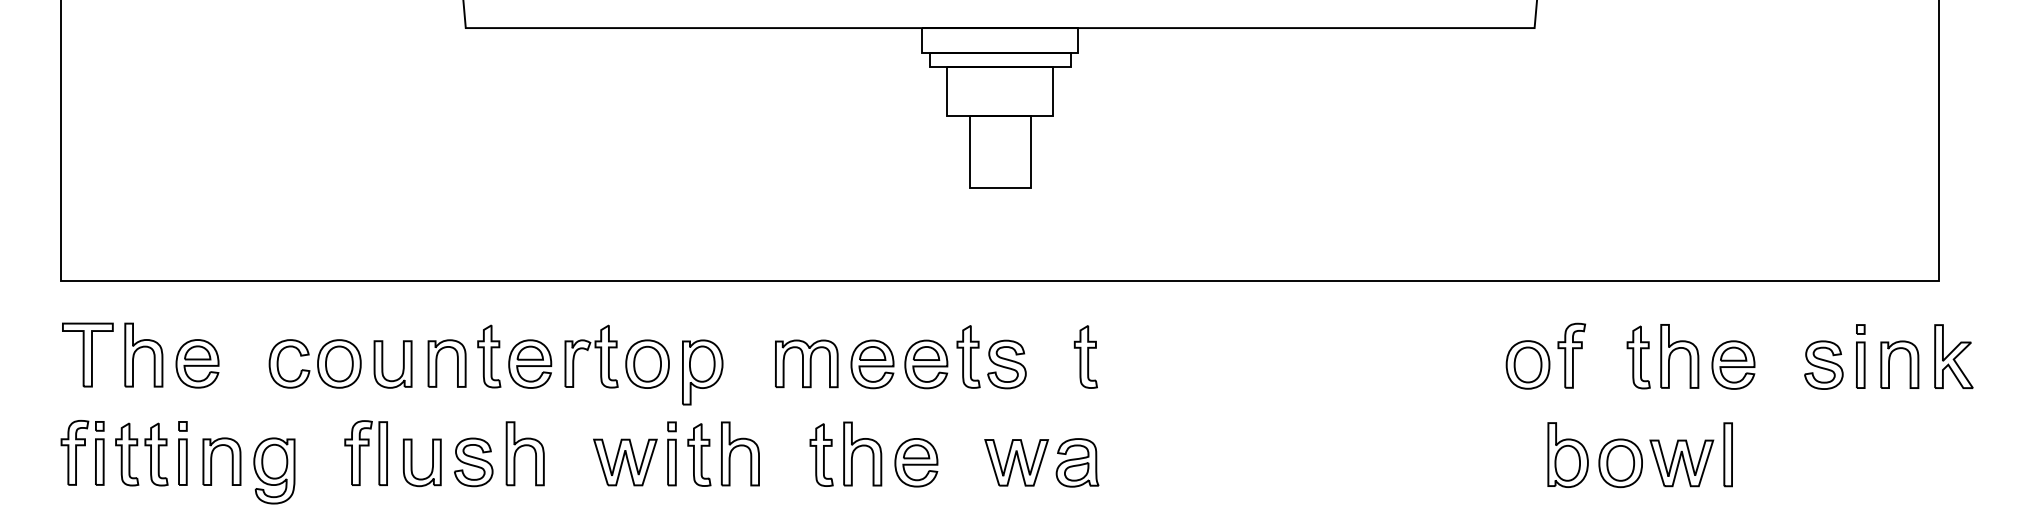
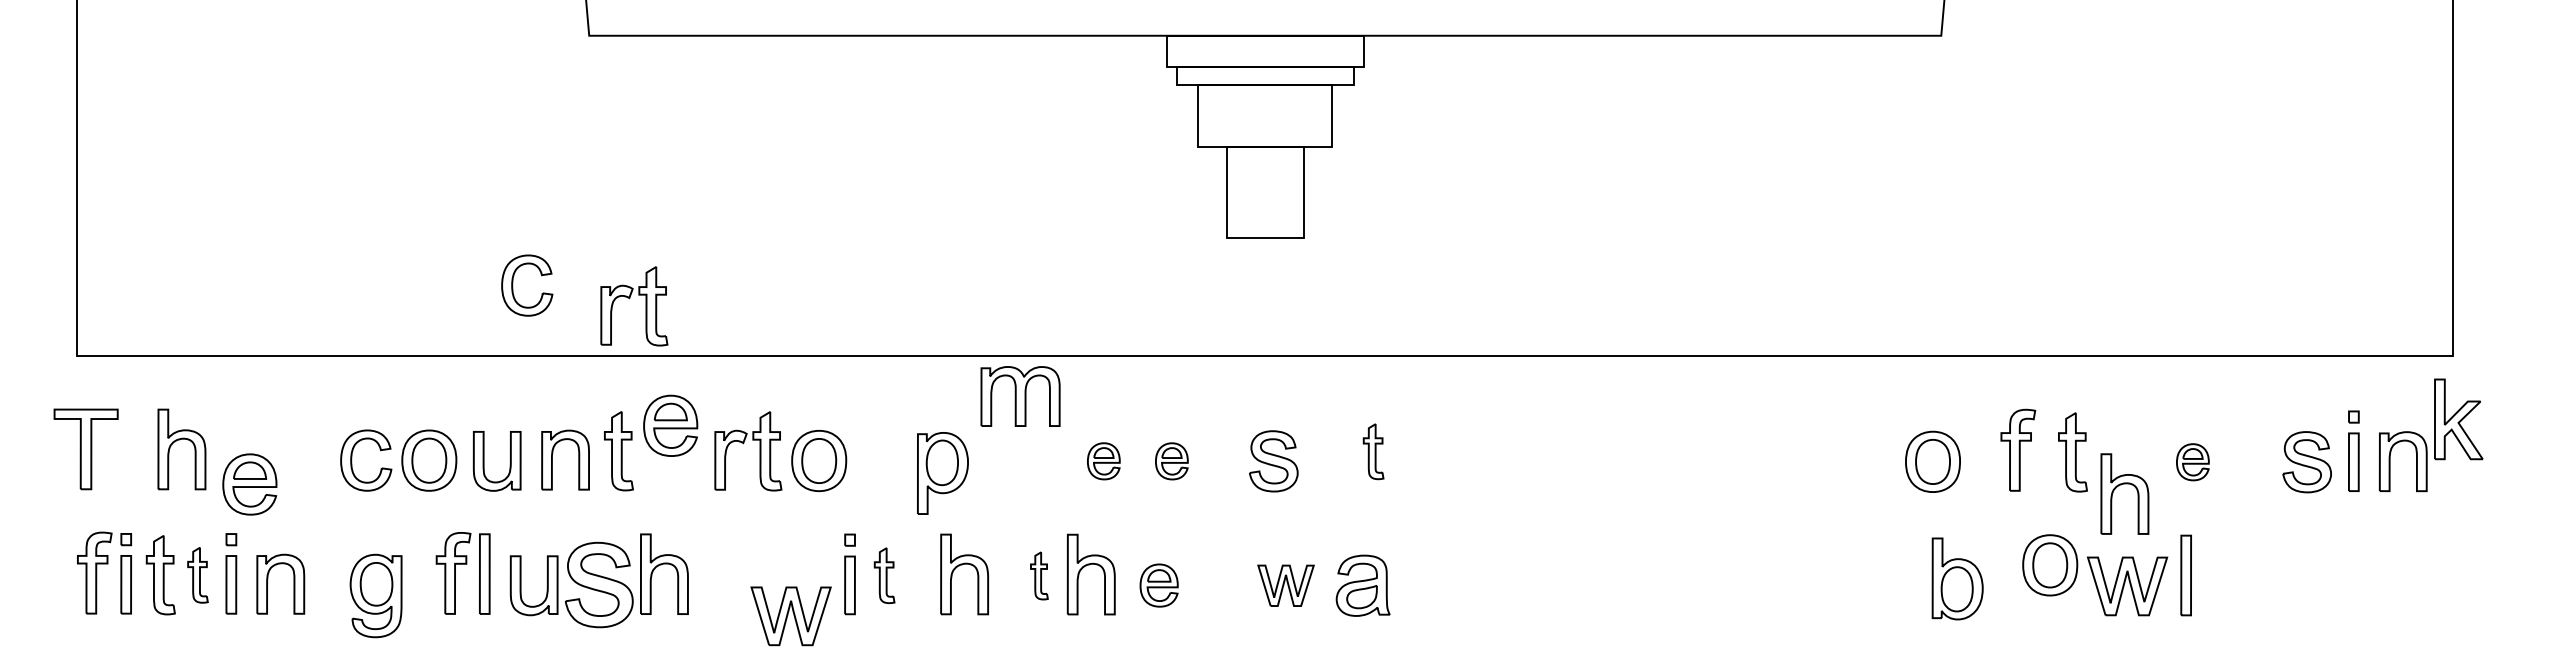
part: (405, 225) -> (513, 285), added
part: (497, 236) -> (629, 299), added
part: (1677, 349) -> (2121, 485), moved
part: (87, 355) -> (85, 449), moved
part: (1571, 355) -> (2018, 449), moved
part: (968, 356) -> (1225, 451), removed
part: (1085, 356) -> (1373, 451), size x0.7
part: (1953, 356) -> (2458, 419), moved
part: (197, 363) -> (249, 484), moved
part: (530, 363) -> (670, 425), moved
part: (806, 363) -> (1020, 396), moved
part: (872, 364) -> (1103, 461), size x0.6
part: (926, 364) -> (1171, 461), size x0.6
part: (1733, 365) -> (2192, 462), size x0.6
part: (702, 372) -> (942, 473), moved
part: (738, 446) -> (962, 565), moved
part: (156, 454) -> (197, 575), size x0.7
part: (699, 454) -> (884, 575), size x0.7
part: (821, 454) -> (1039, 575), size x0.6
part: (1567, 454) -> (1957, 578), moved
part: (473, 462) -> (598, 585), size x1.4
part: (624, 462) -> (790, 616), moved
part: (915, 462) -> (1158, 585), size x0.7
part: (1016, 462) -> (1285, 585), size x0.7
part: (1620, 463) -> (2050, 565), moved
part: (273, 470) -> (375, 595), moved

